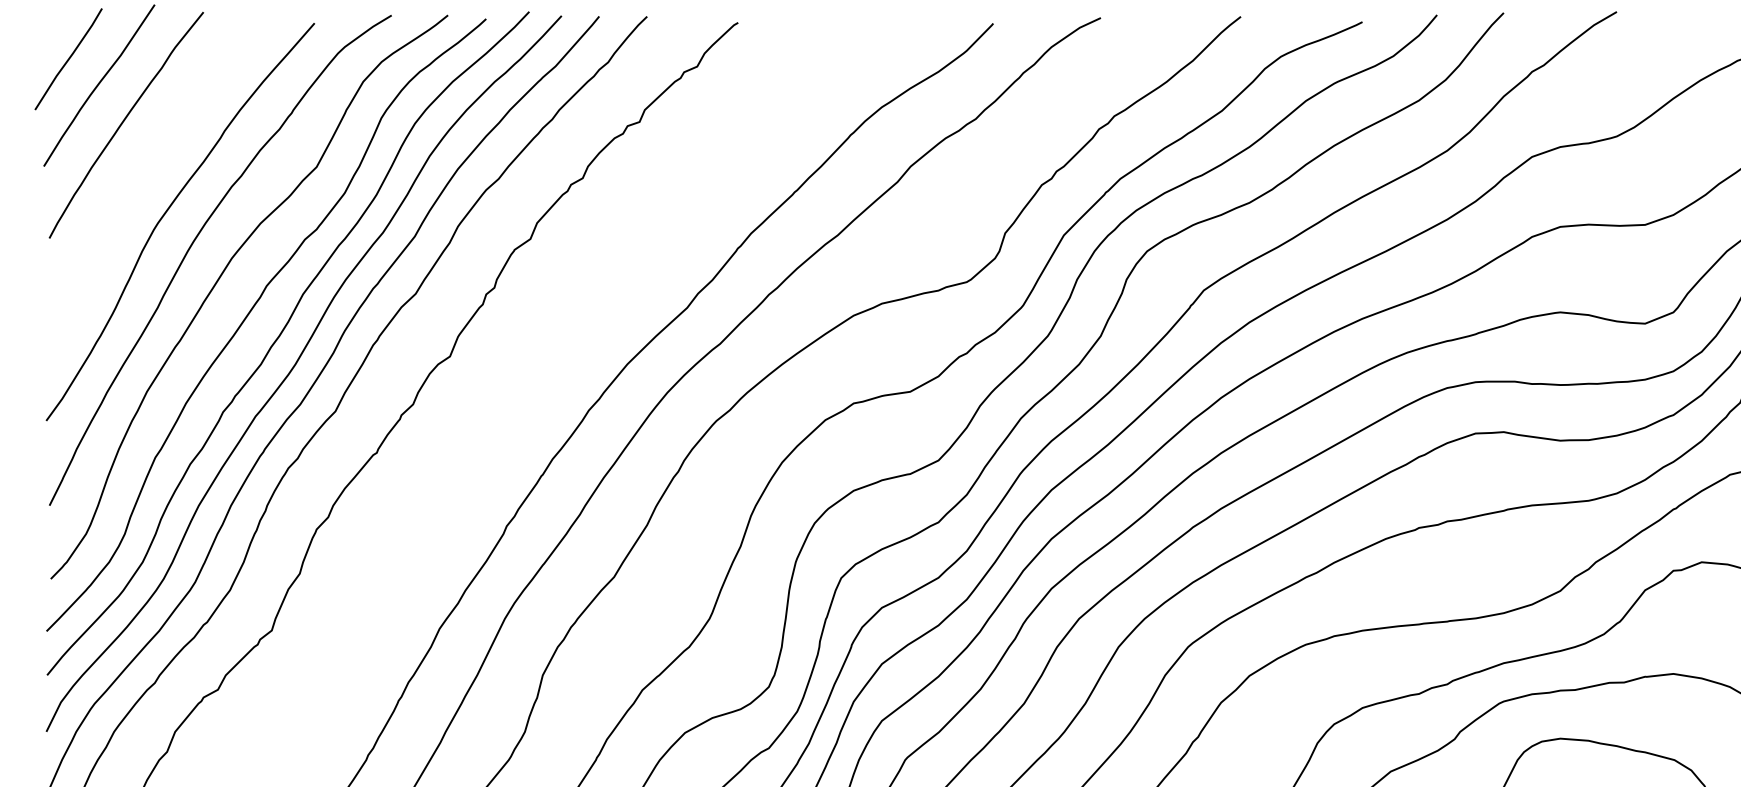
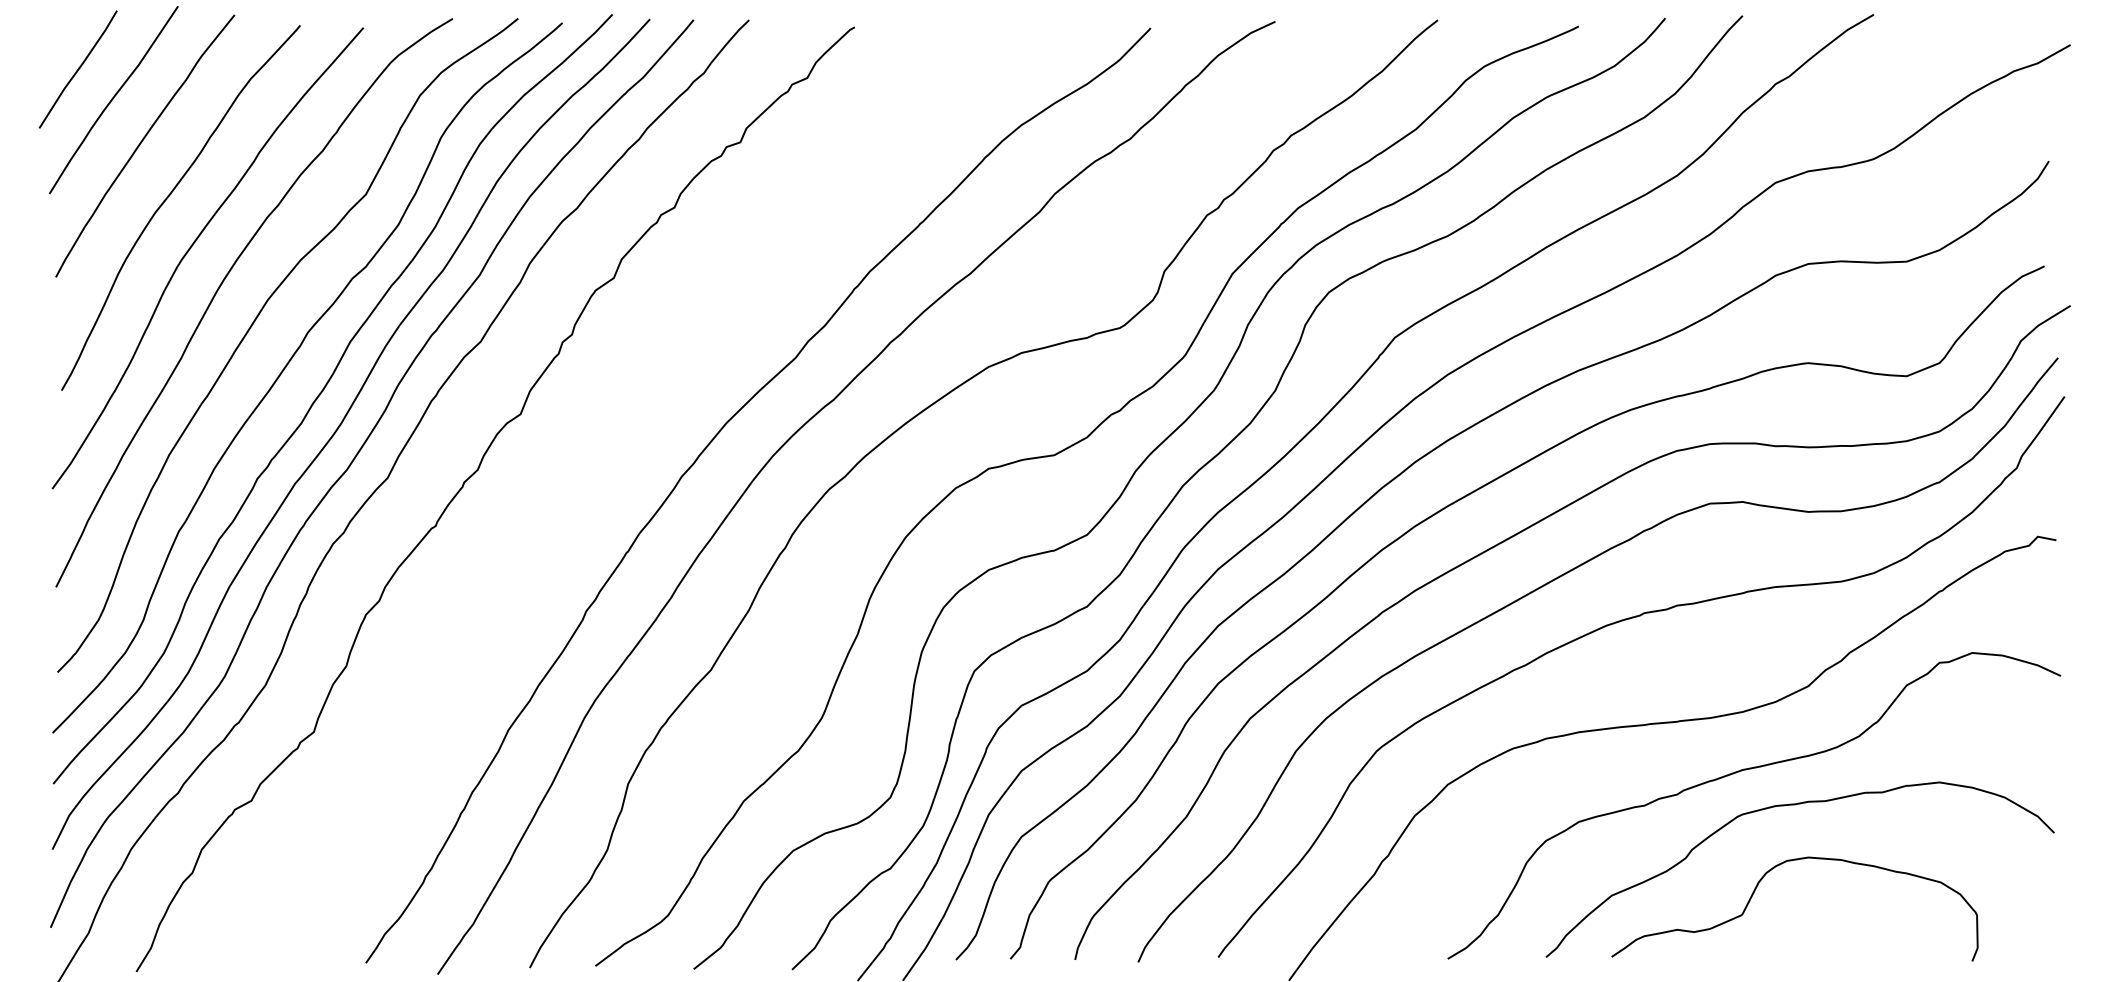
curve: (145, 171) -> (167, 199), added

